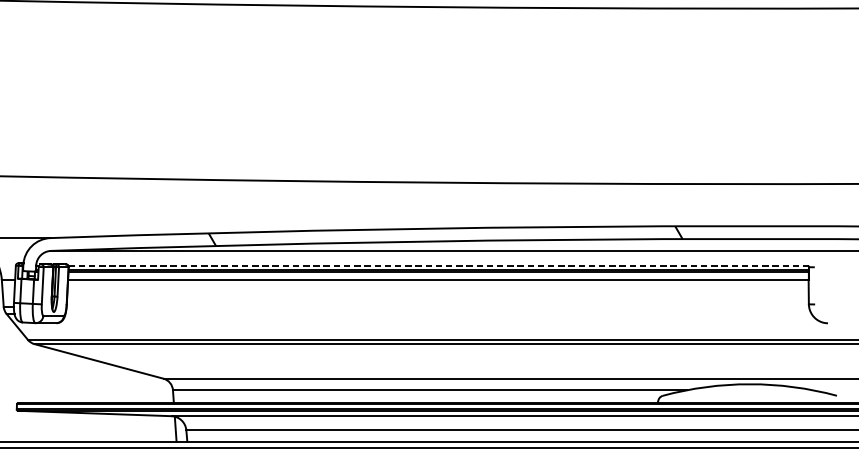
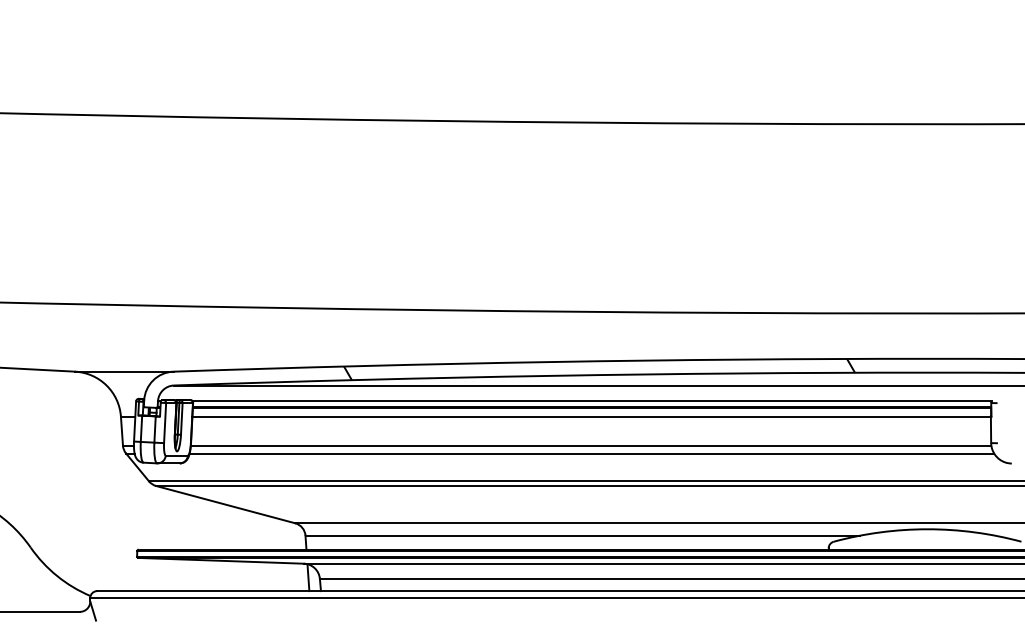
line: (439, 265) -> (592, 401), dashed -> solid
line: (437, 306) -> (590, 445), added
line: (438, 313) -> (591, 453), added

